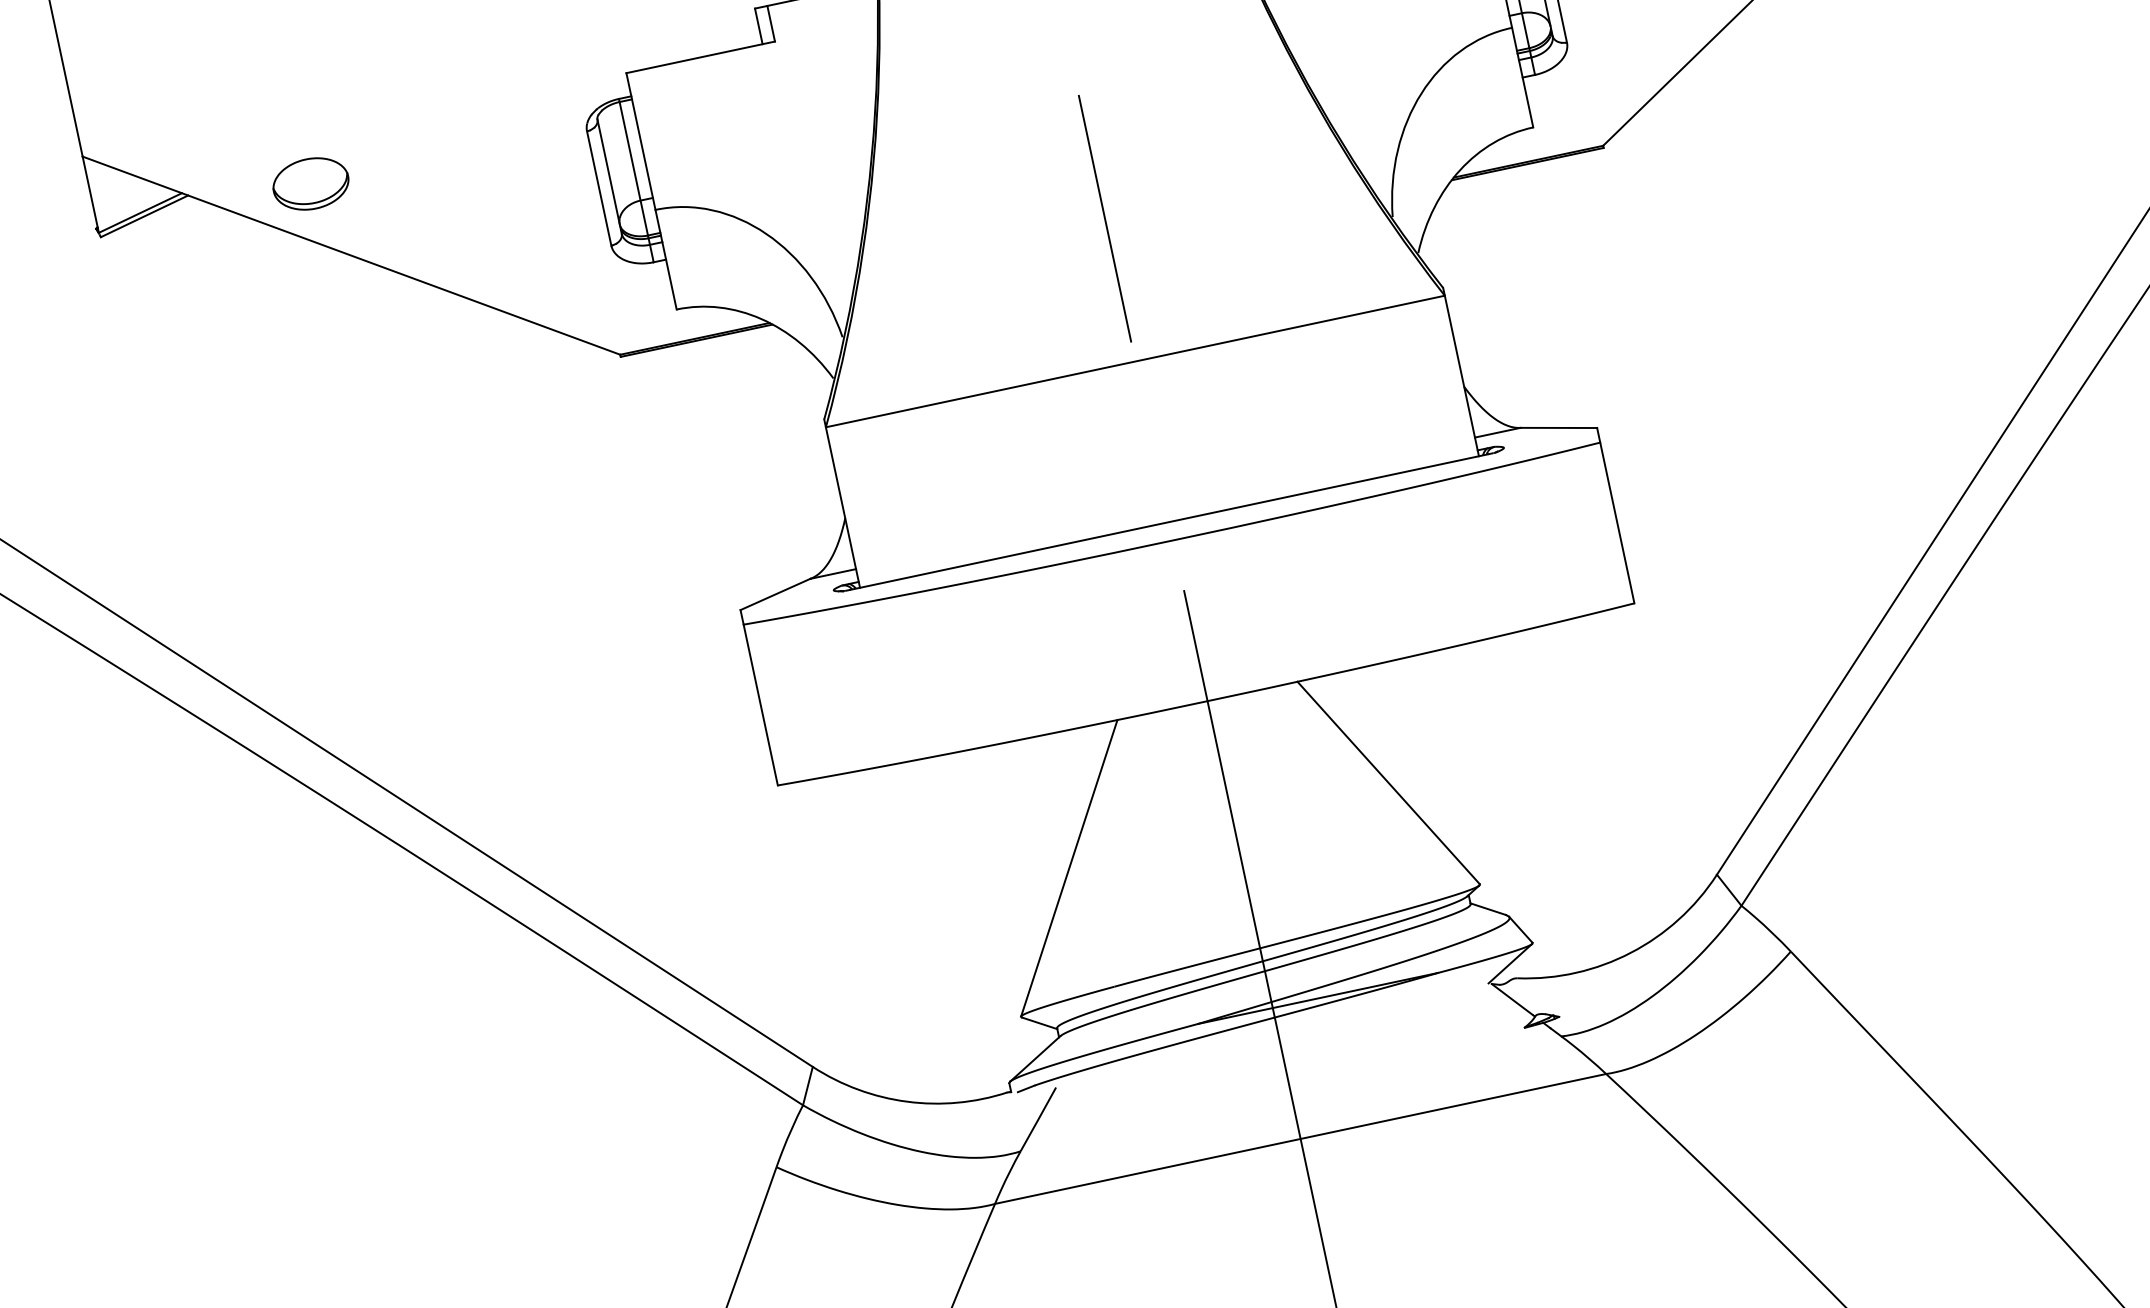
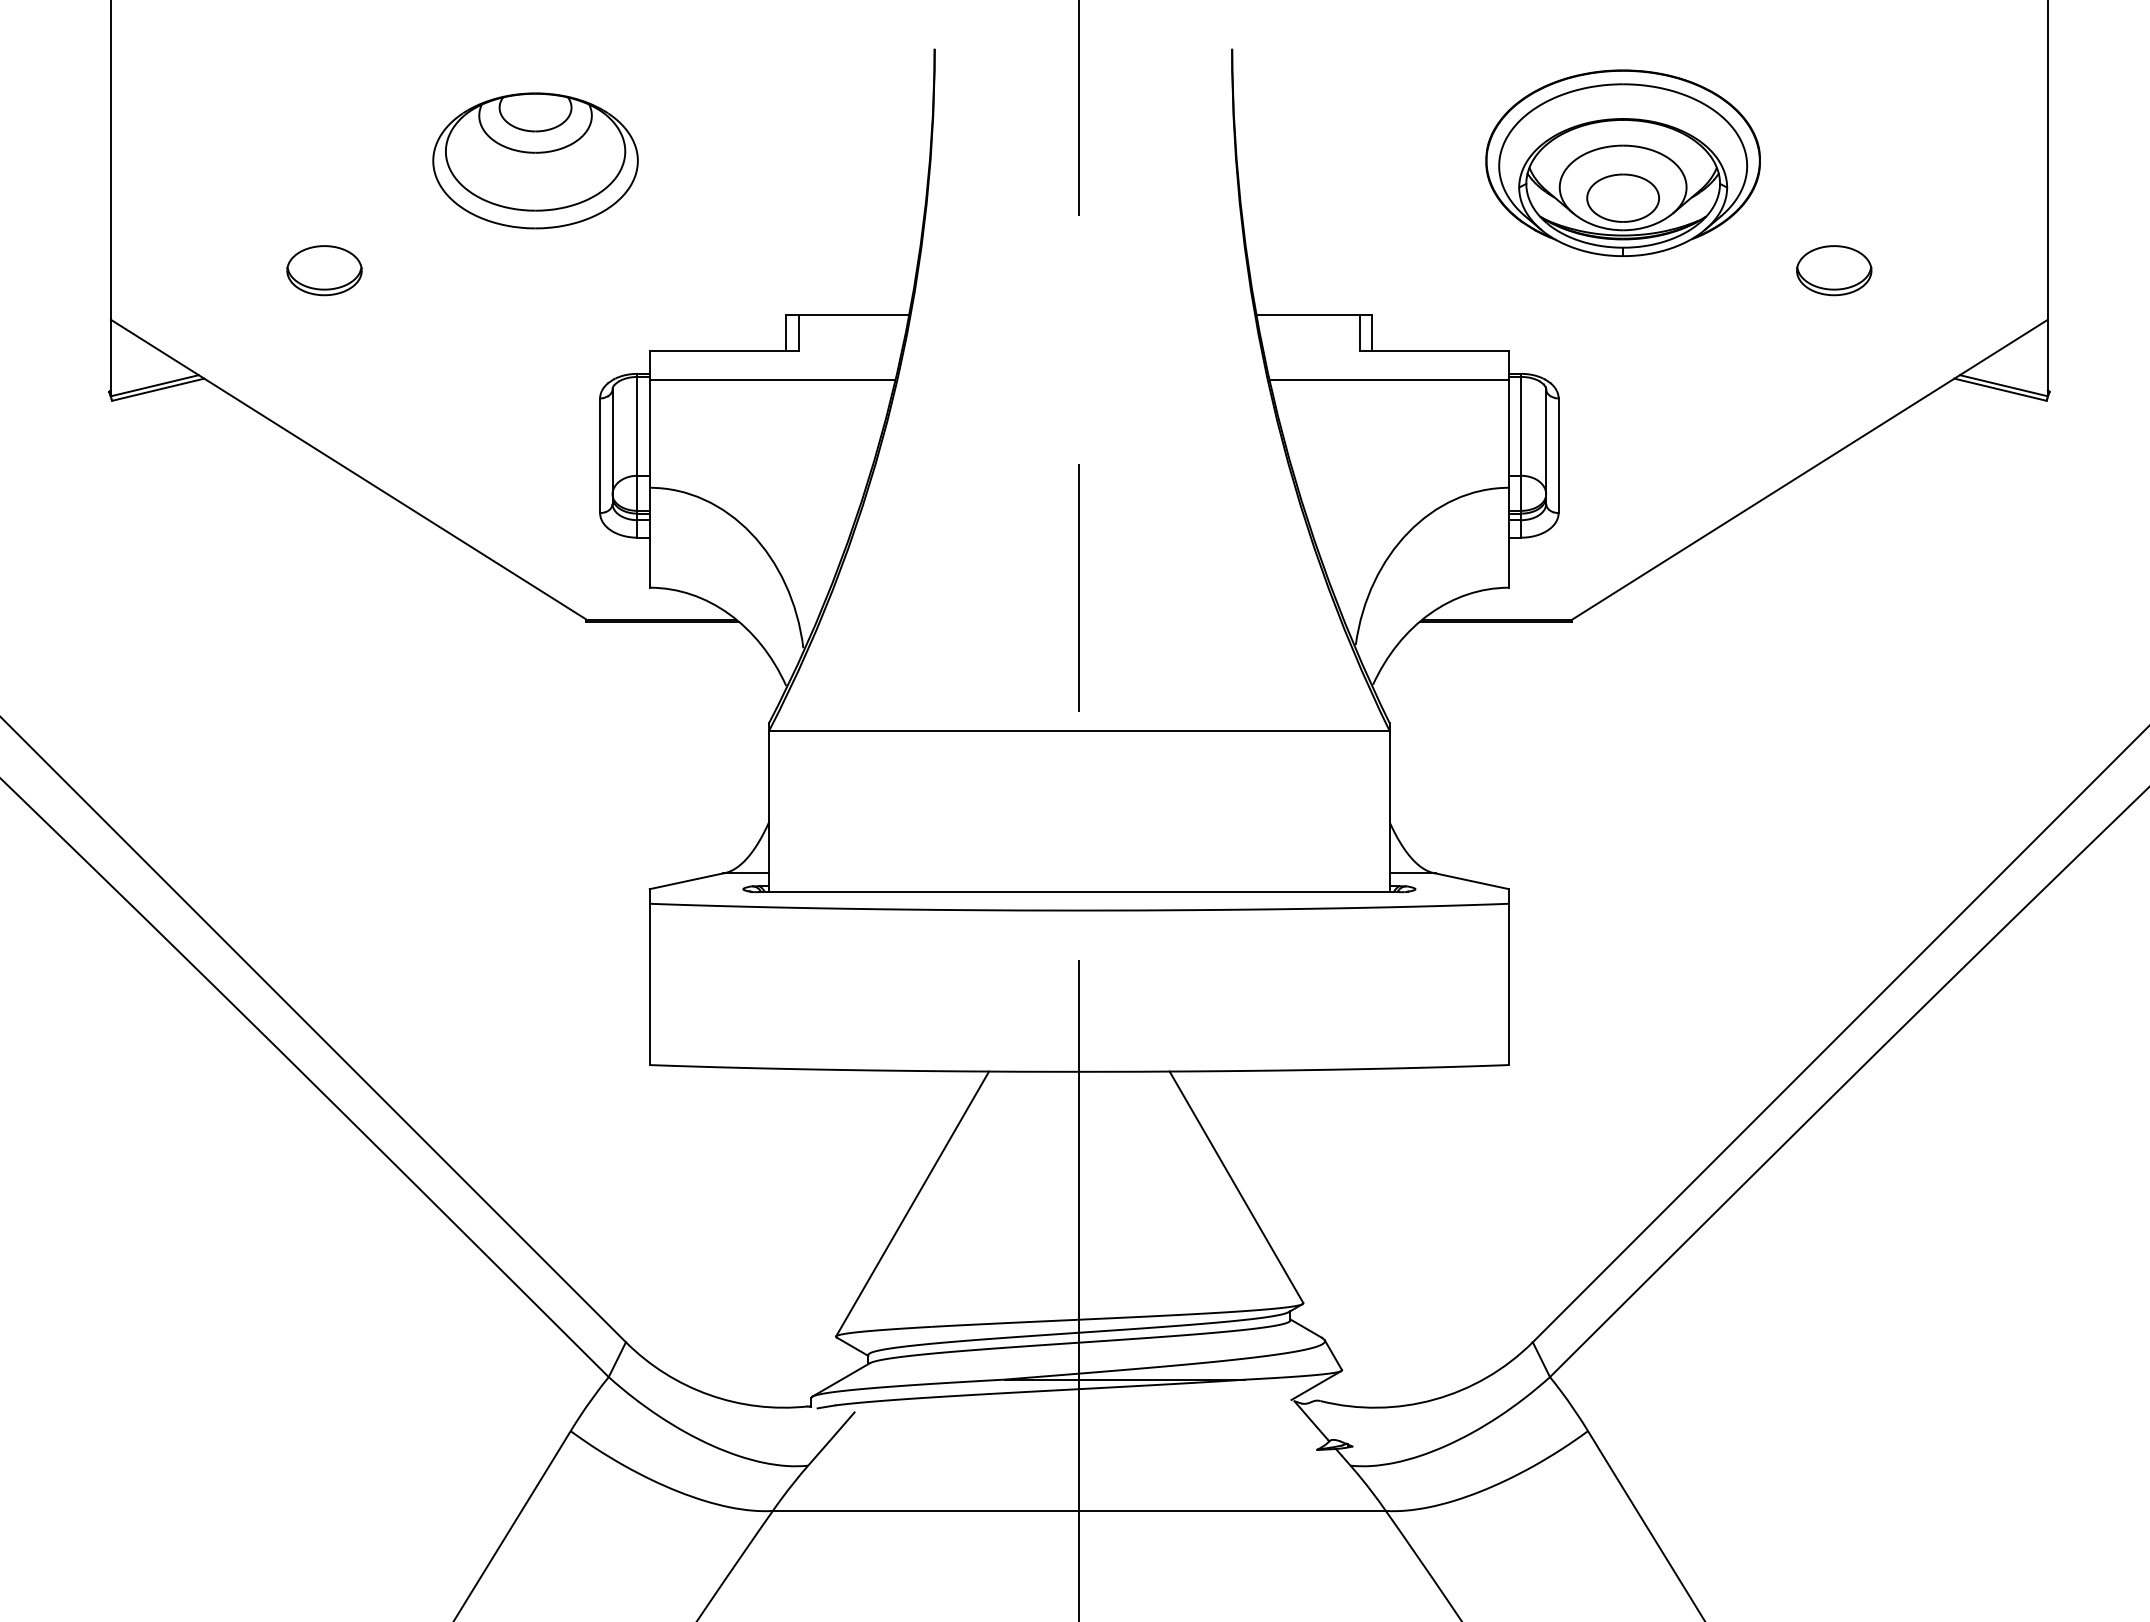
line: (754, 77) -> (771, 380), added
part: (310, 183) -> (324, 270), moved

